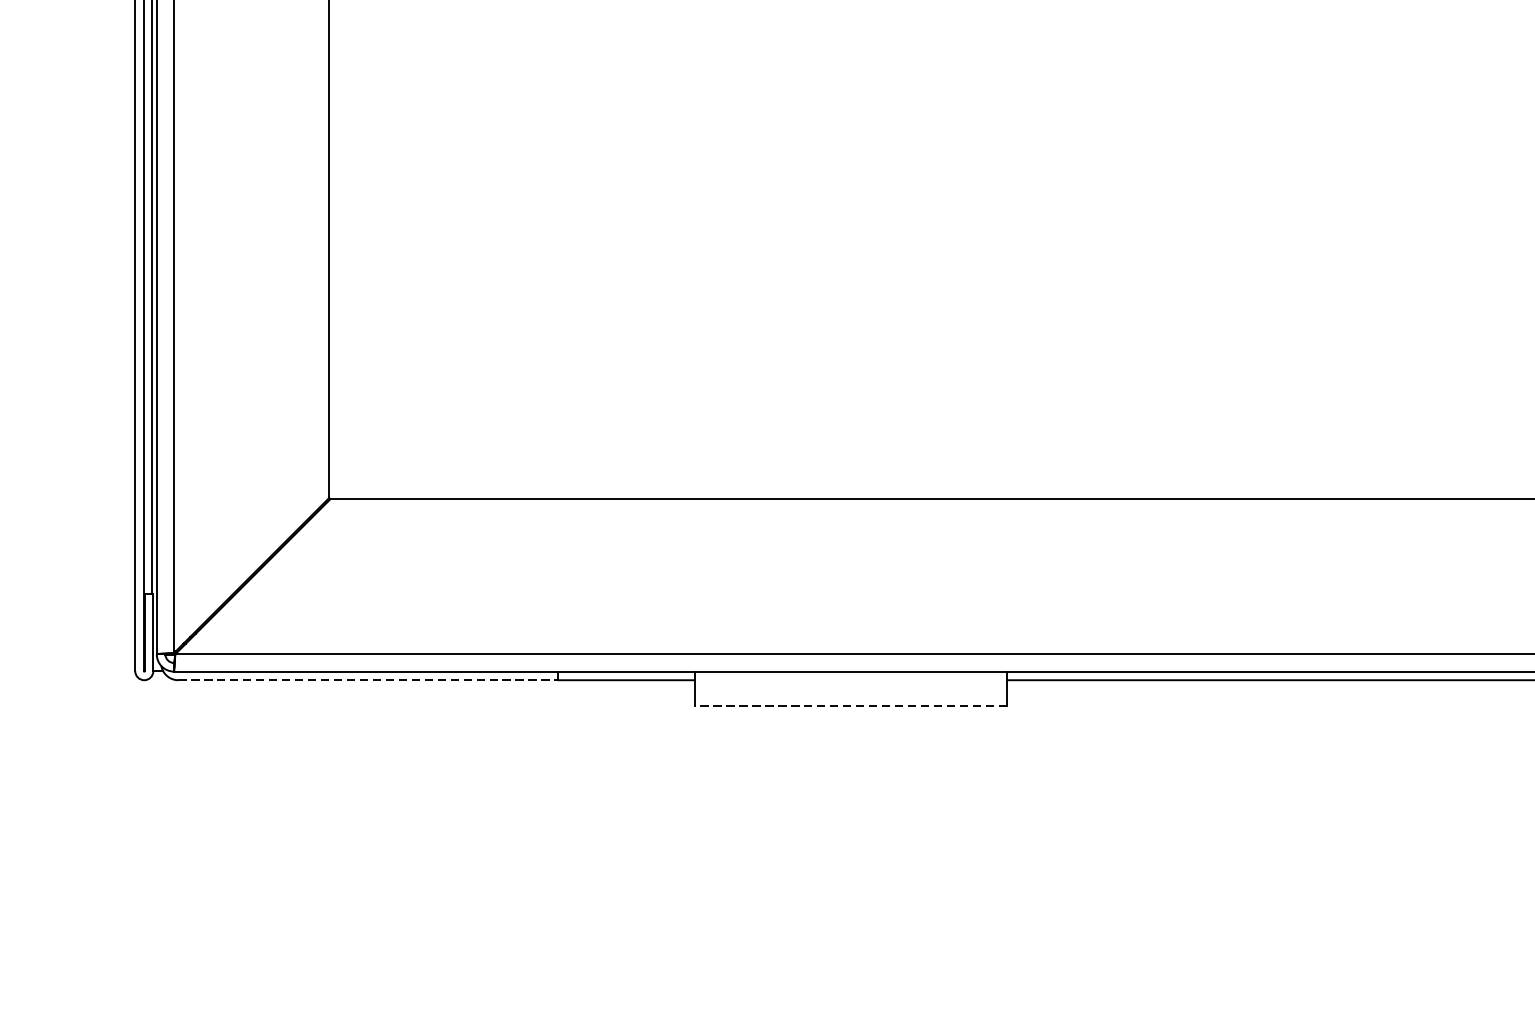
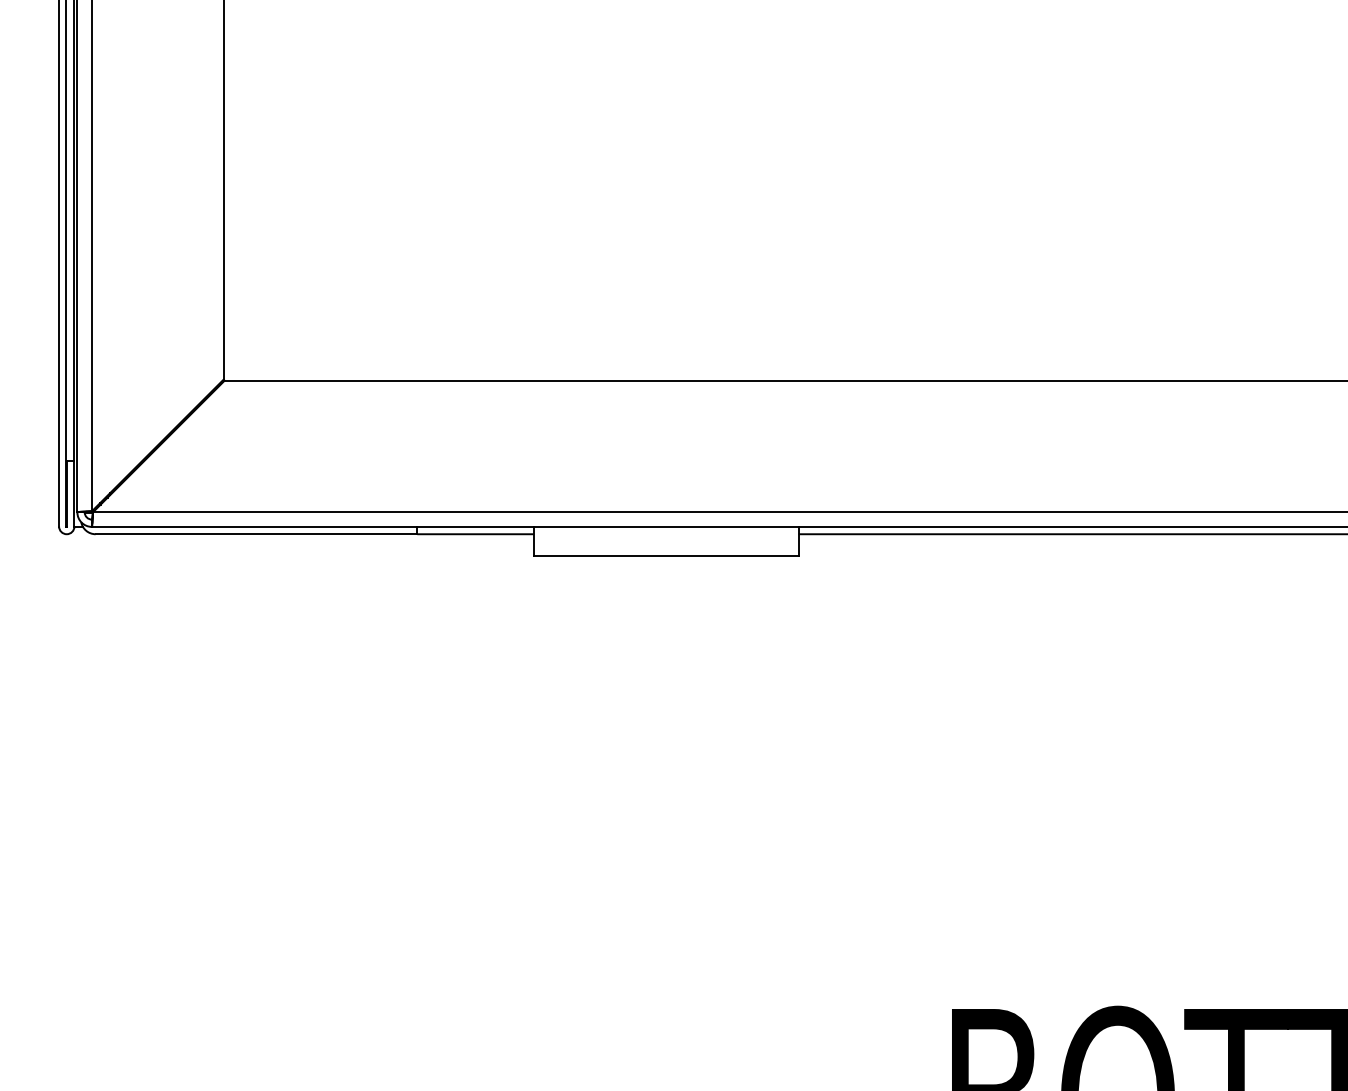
line: (367, 680) -> (256, 534), dashed -> solid
line: (850, 706) -> (665, 556), dashed -> solid

